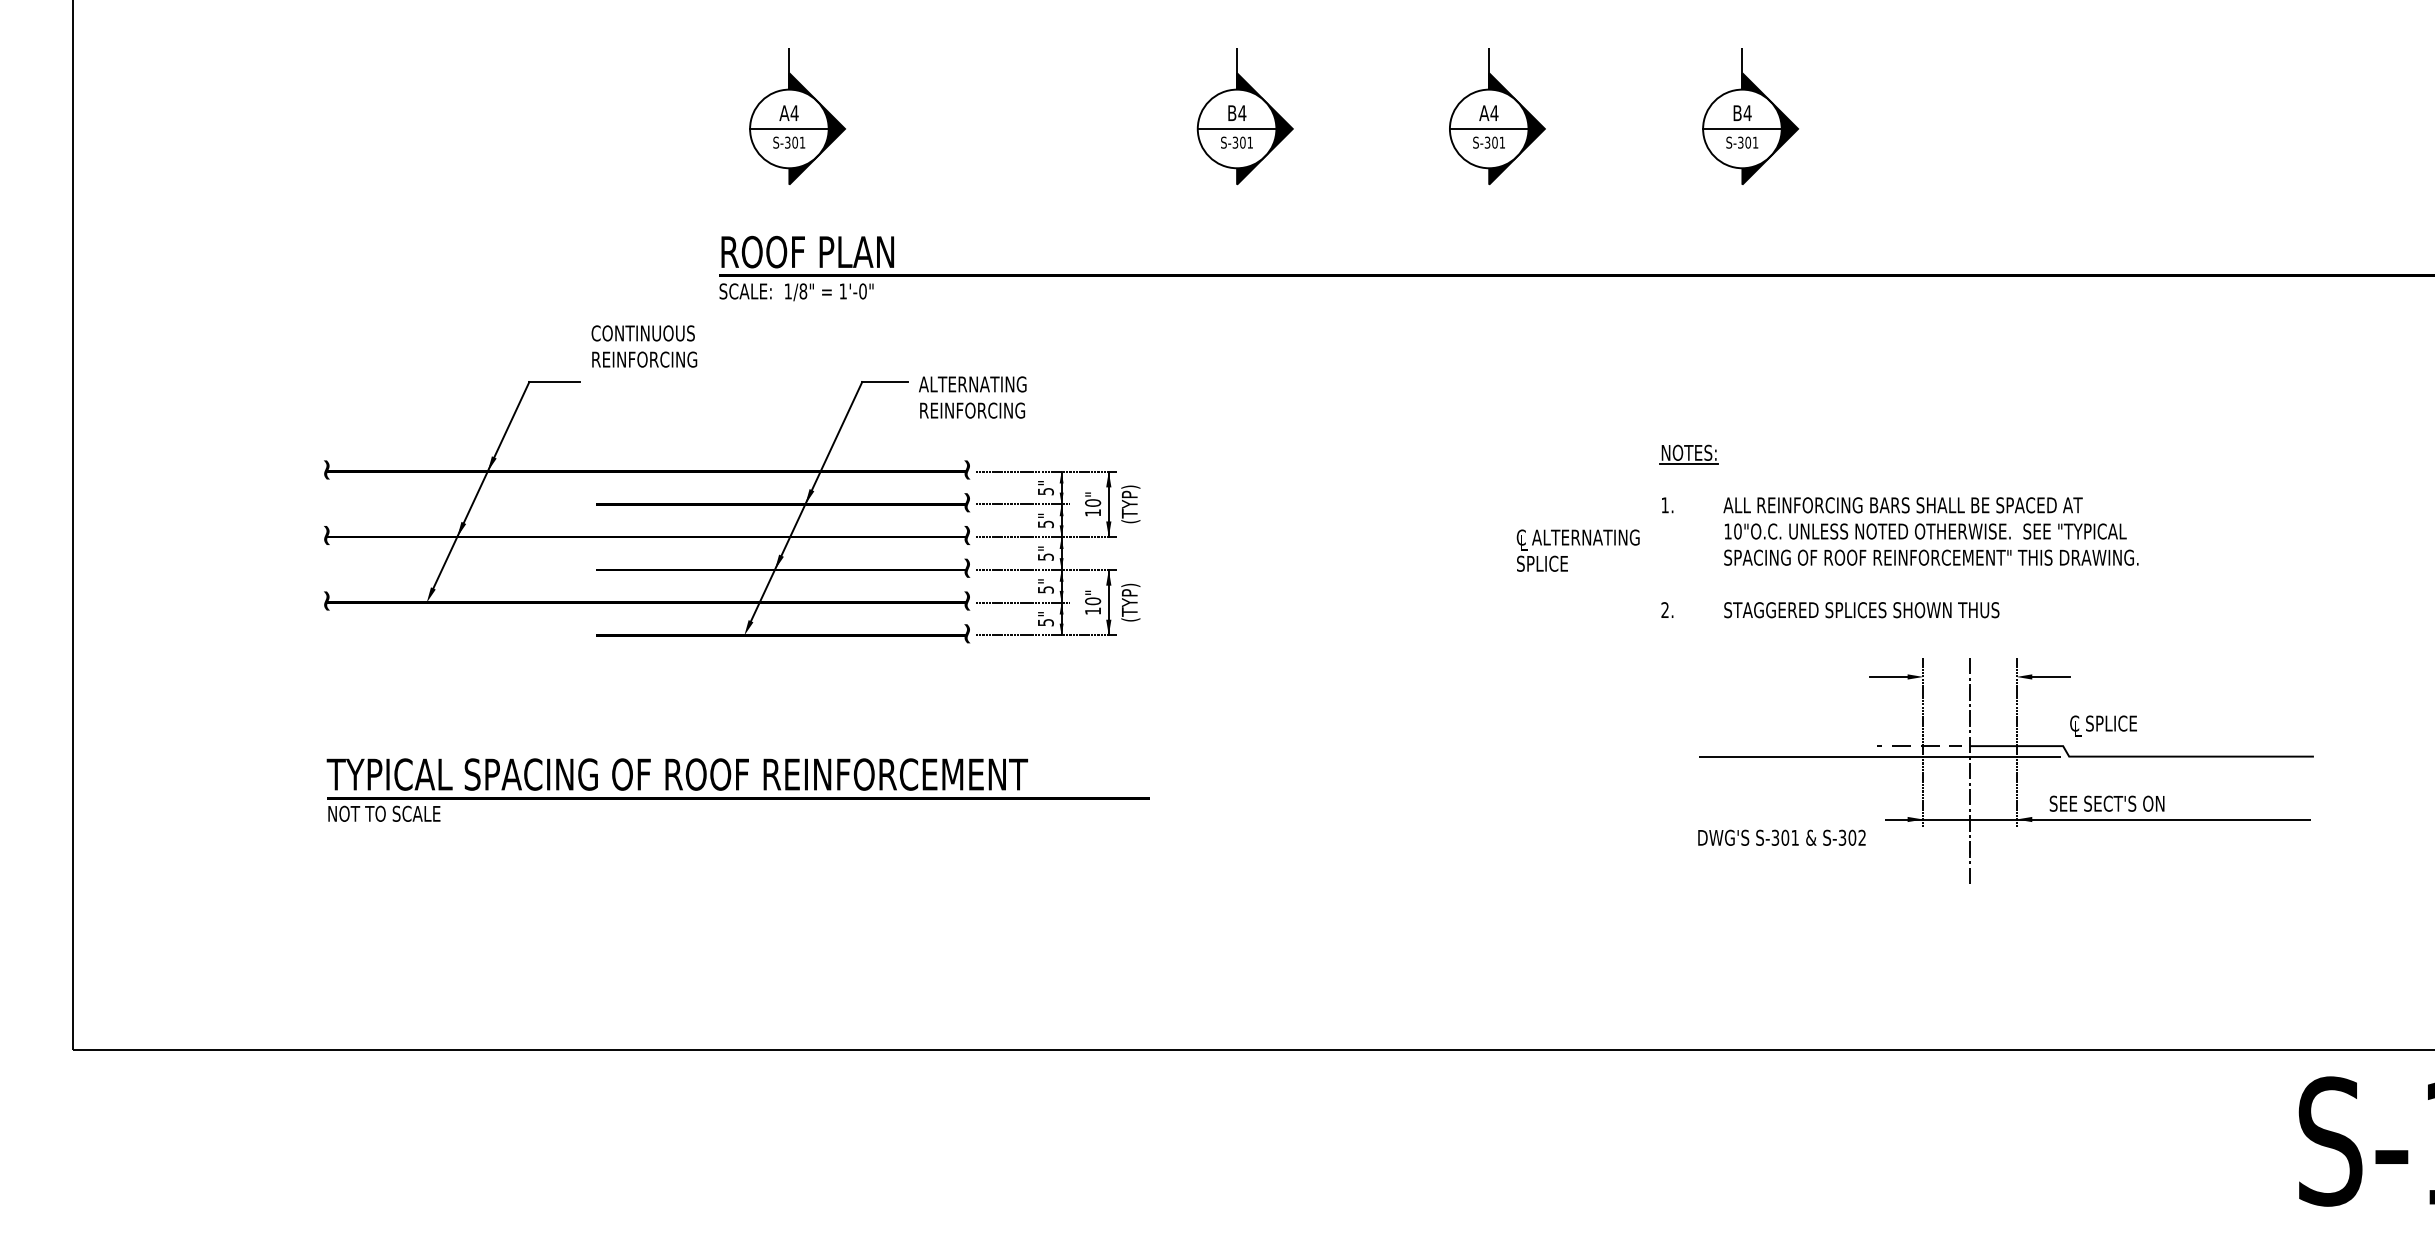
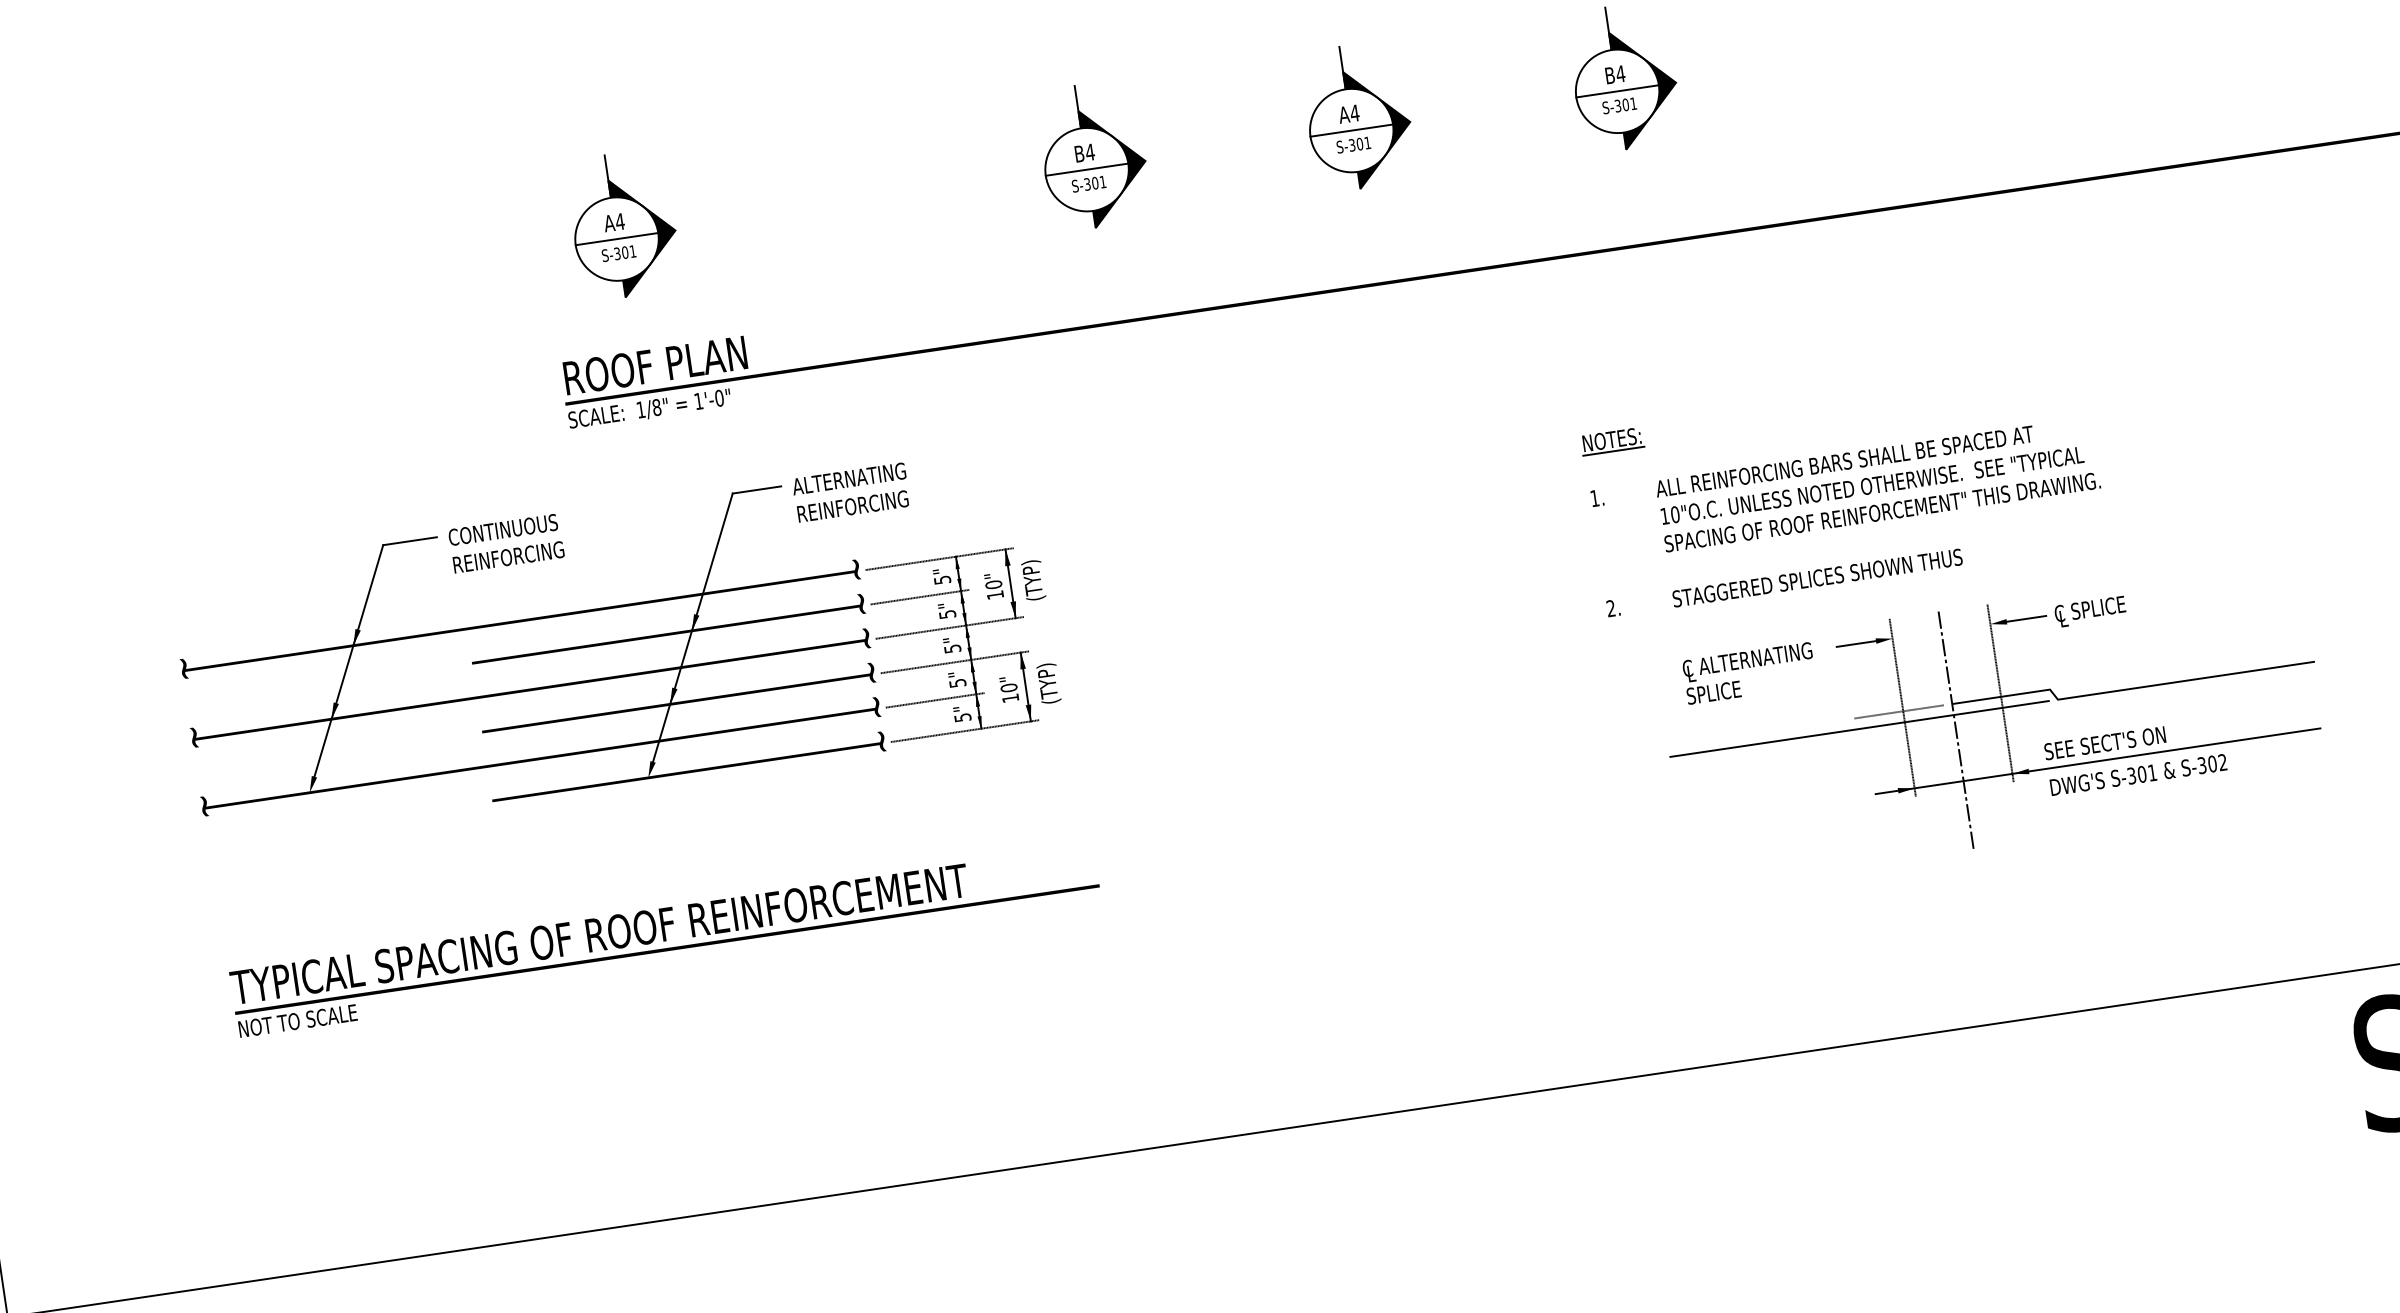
text: (644, 346) -> (506, 543), moved
text: (1577, 550) -> (1748, 673), moved
text: (2103, 725) -> (2090, 611), moved
text: (1781, 837) -> (2138, 774), moved

